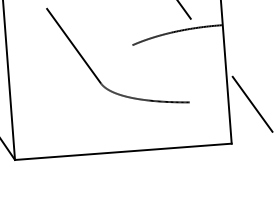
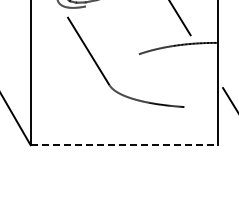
line: (123, 152) -> (124, 145), solid -> dashed

